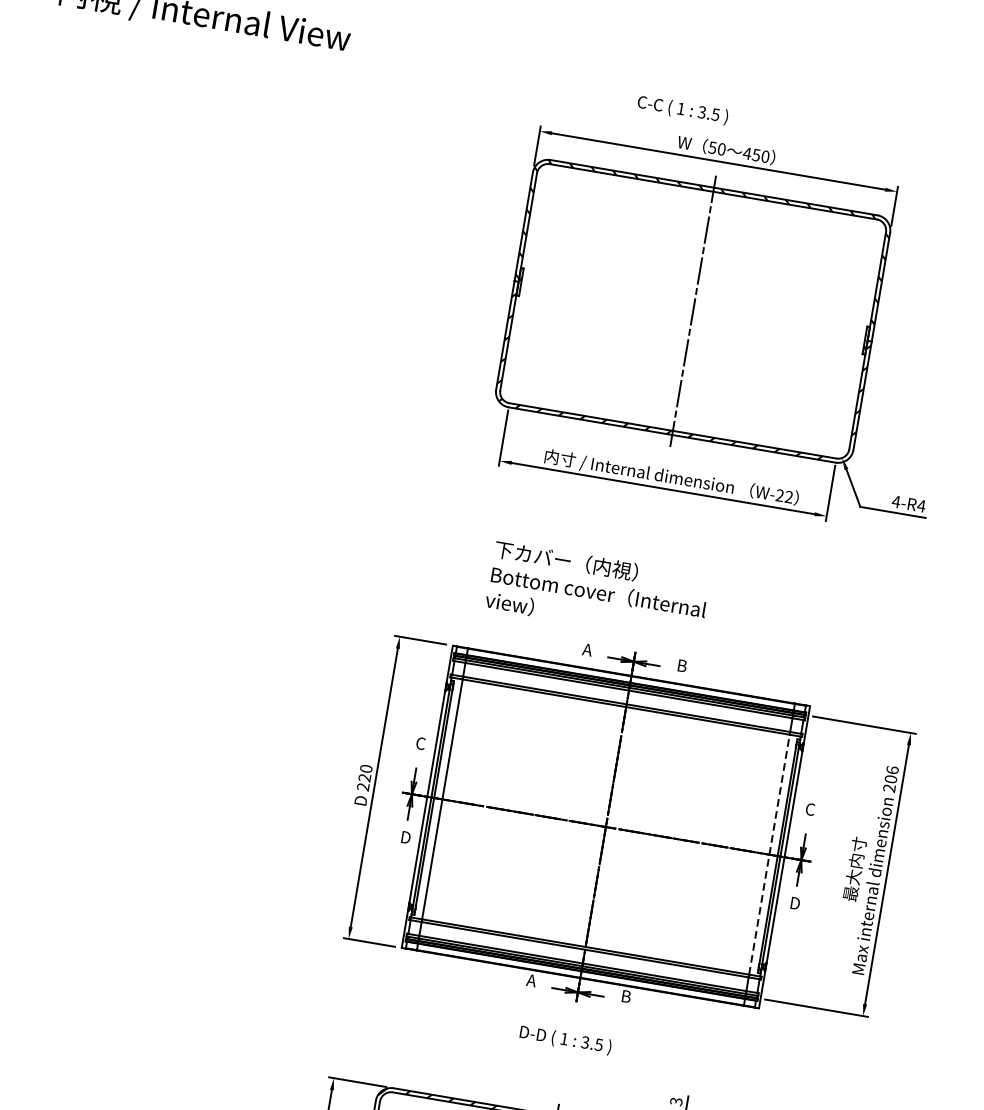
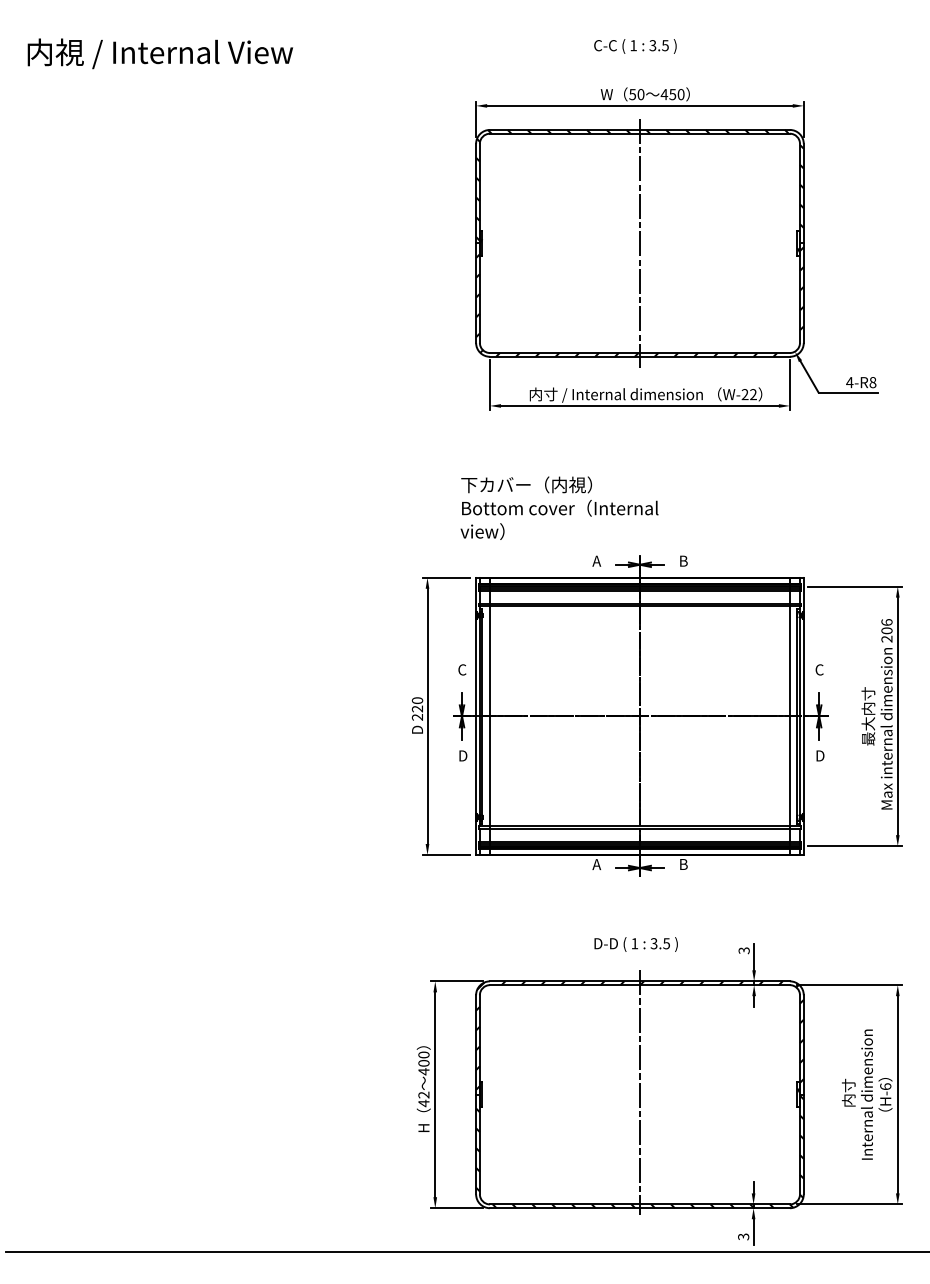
text: (682, 110) -> (635, 46), moved
text: (921, 505) -> (872, 382), 4-R4 -> 4-R8
text: (598, 591) -> (559, 507), moved
line: (769, 853) -> (789, 715), dashed -> solid
text: (564, 1040) -> (635, 944), moved

